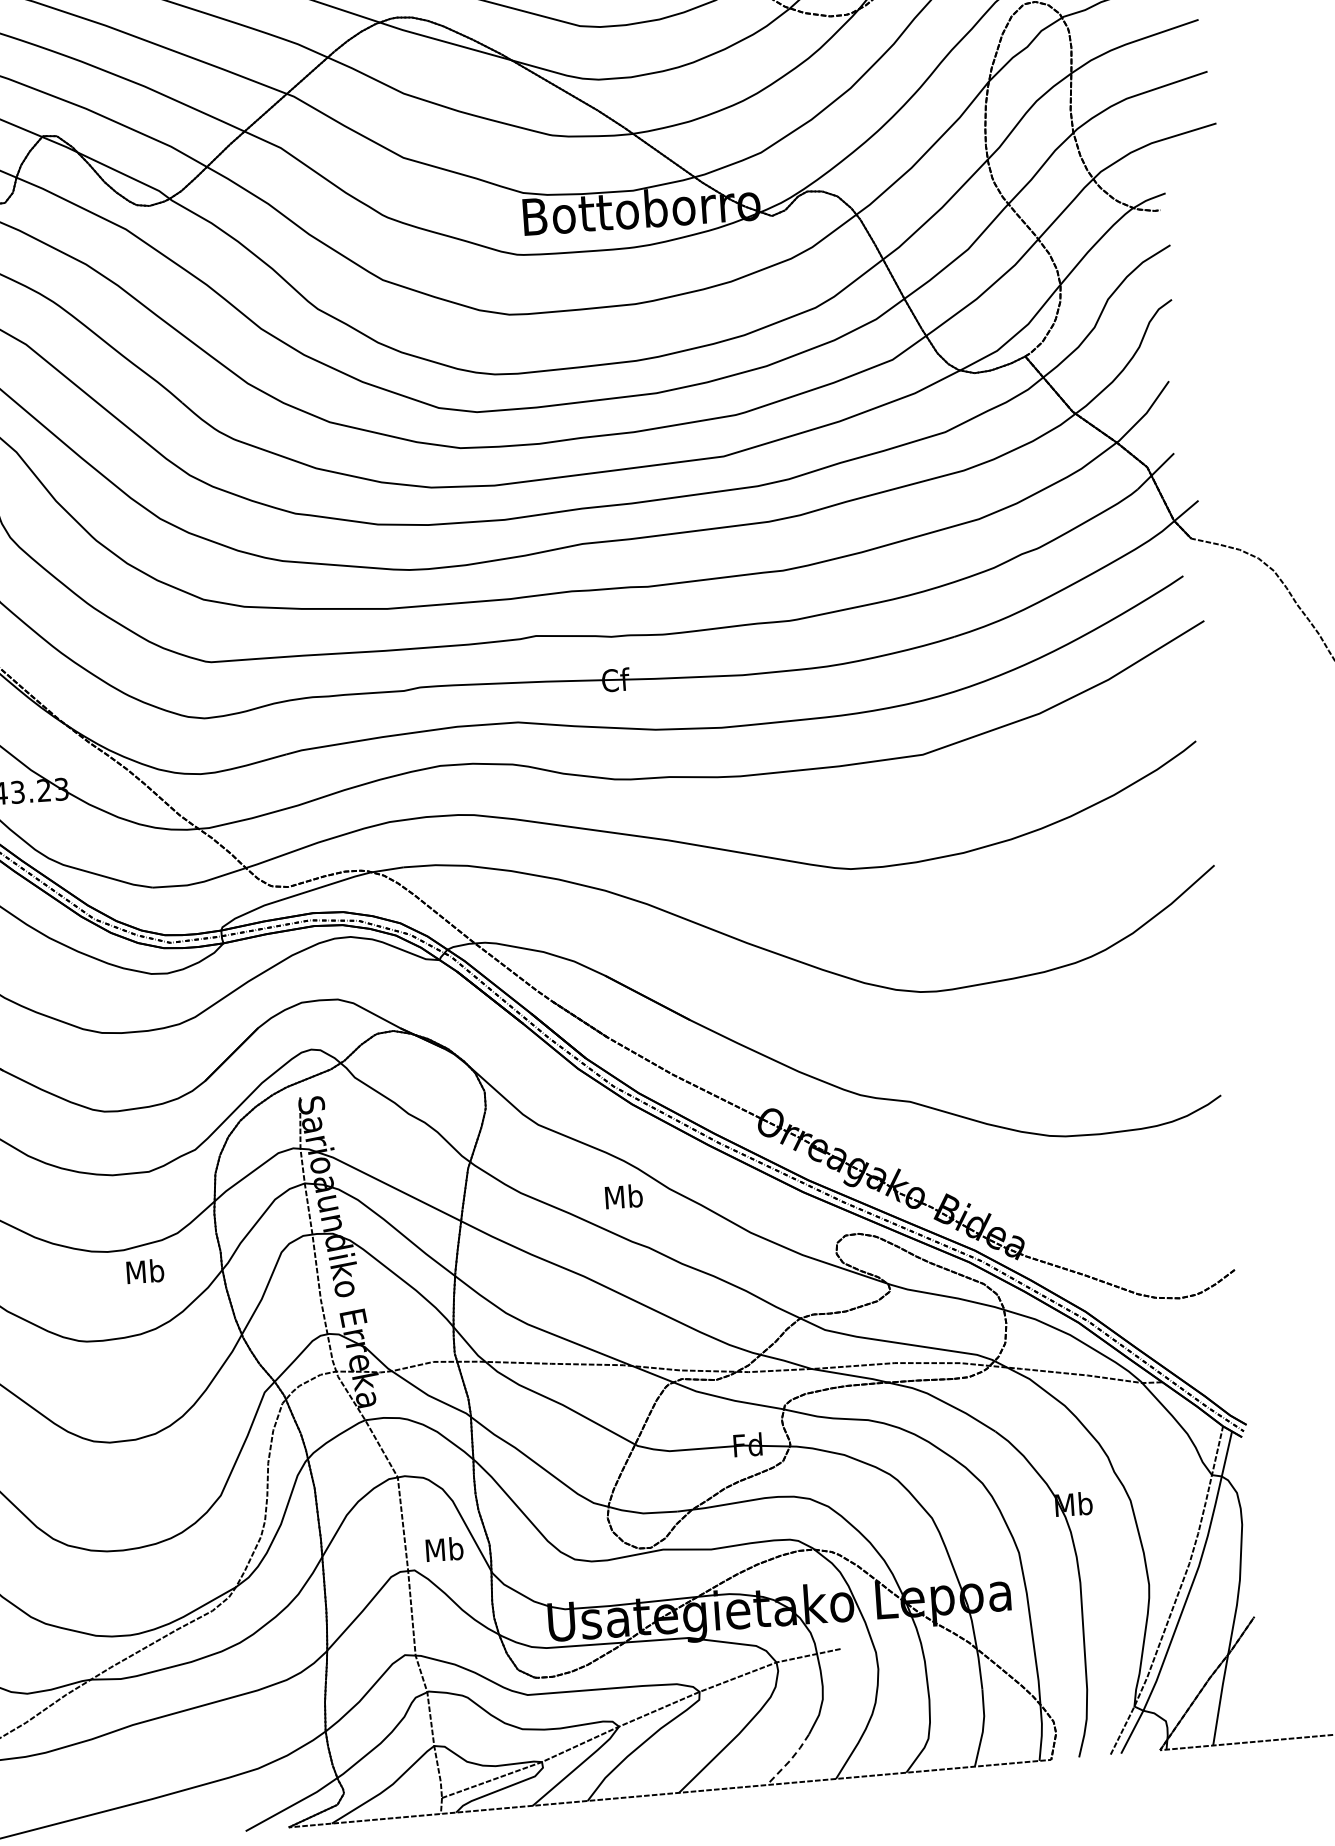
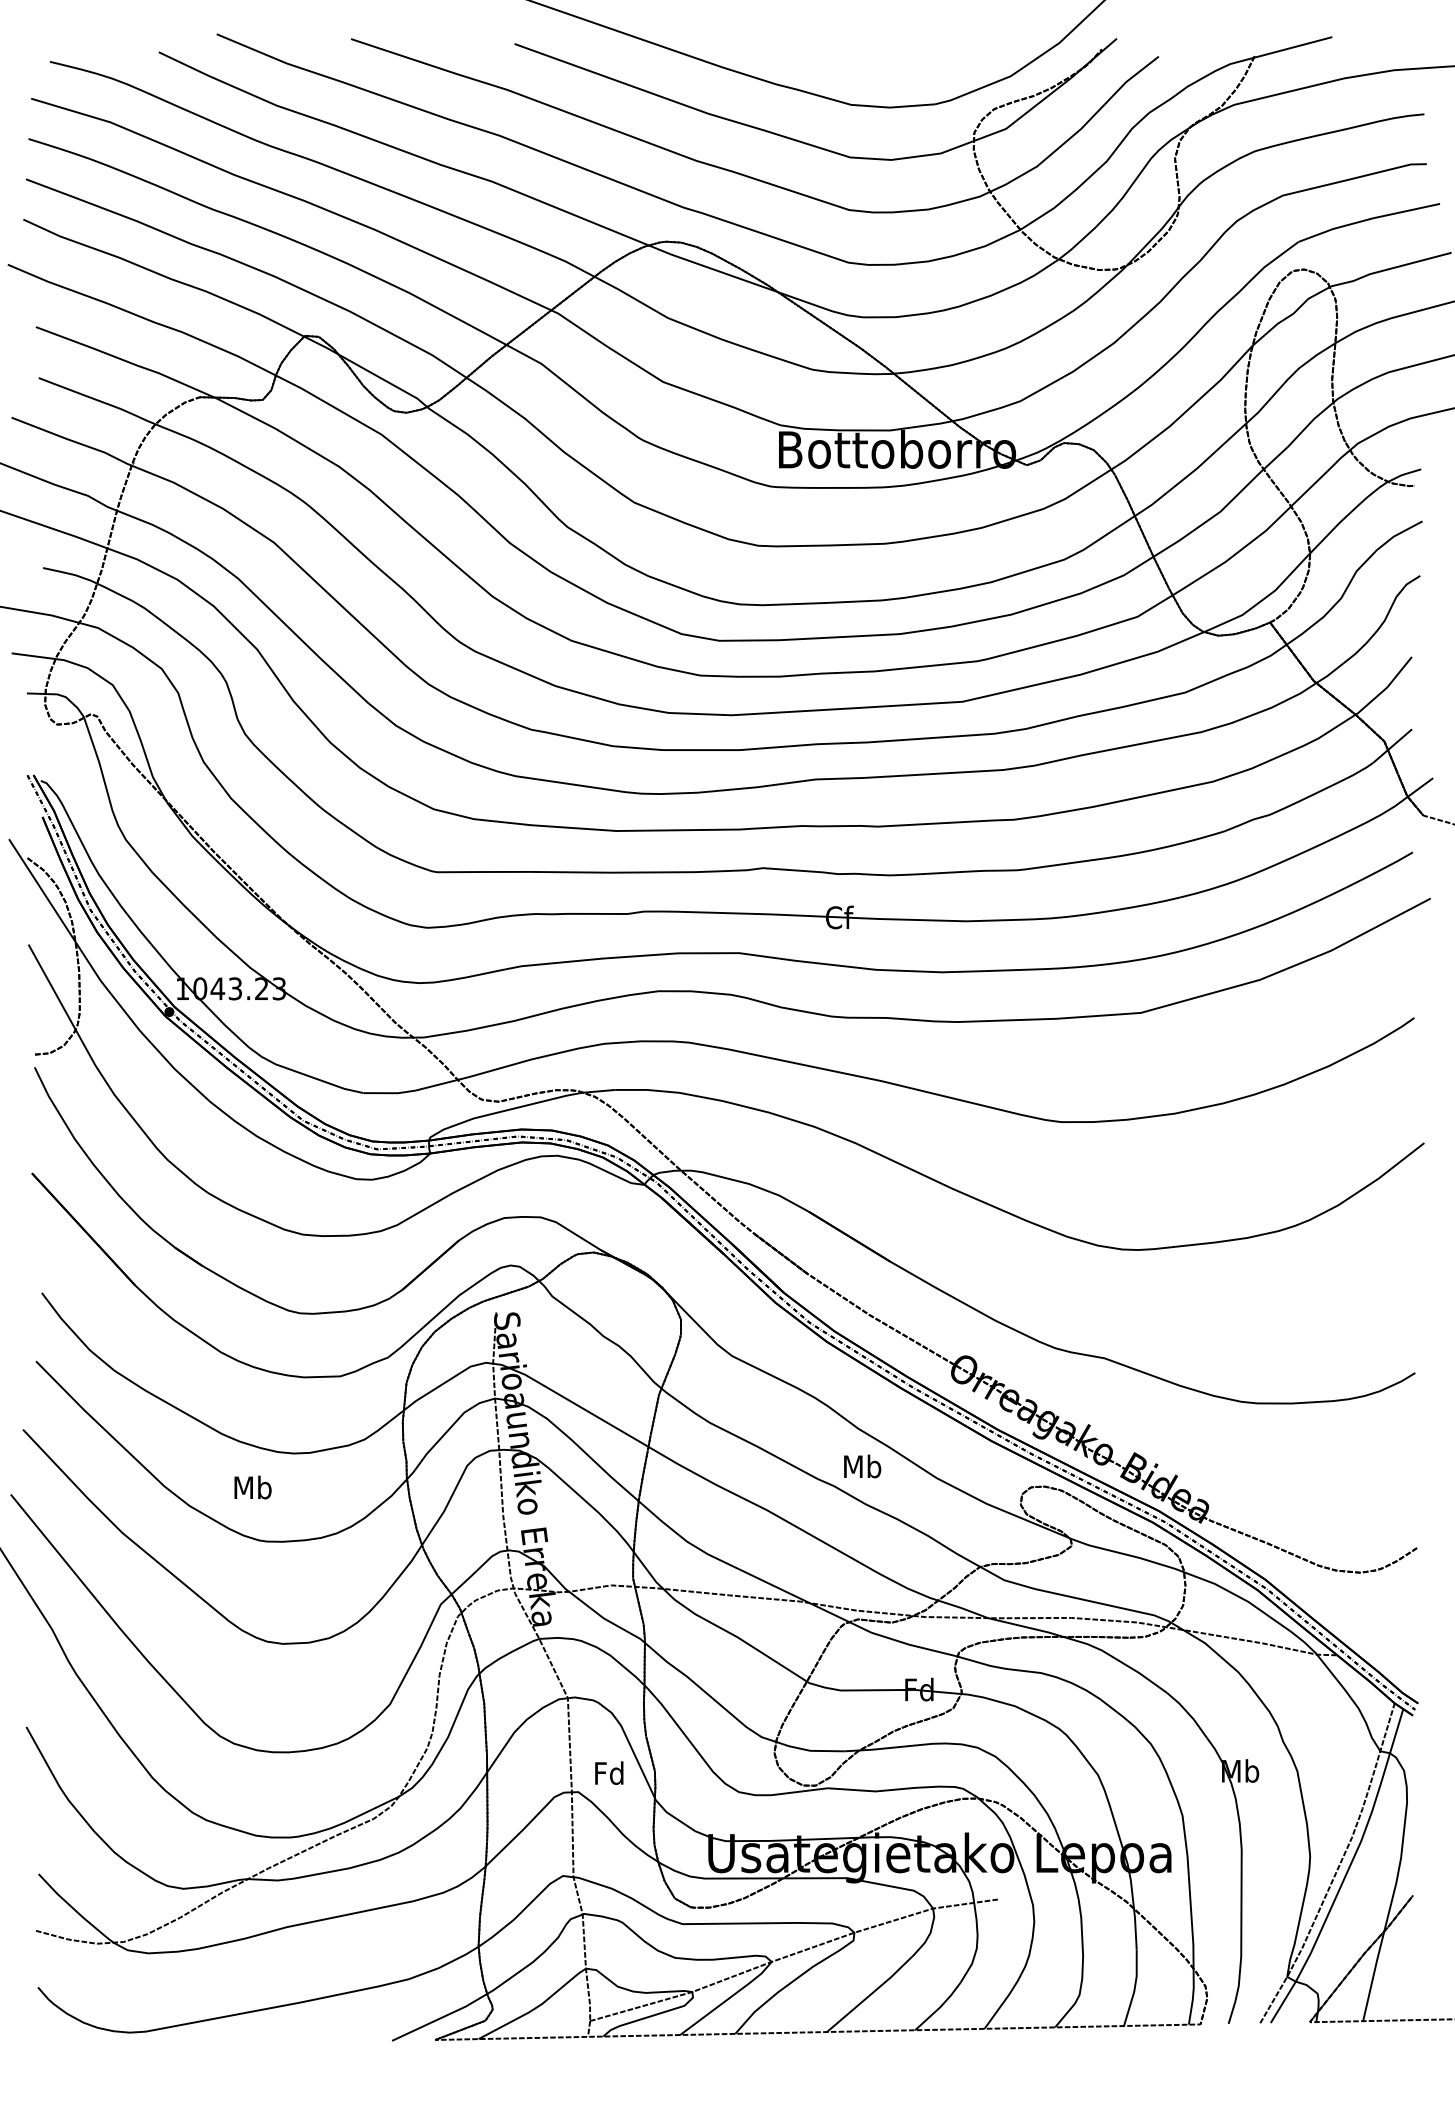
text: (623, 1196) -> (862, 1466), moved
text: (144, 1271) -> (252, 1487), moved
text: (444, 1548) -> (609, 1772), Mb -> Fd
line: (790, 1760) -> (940, 2007), dashed -> solid

